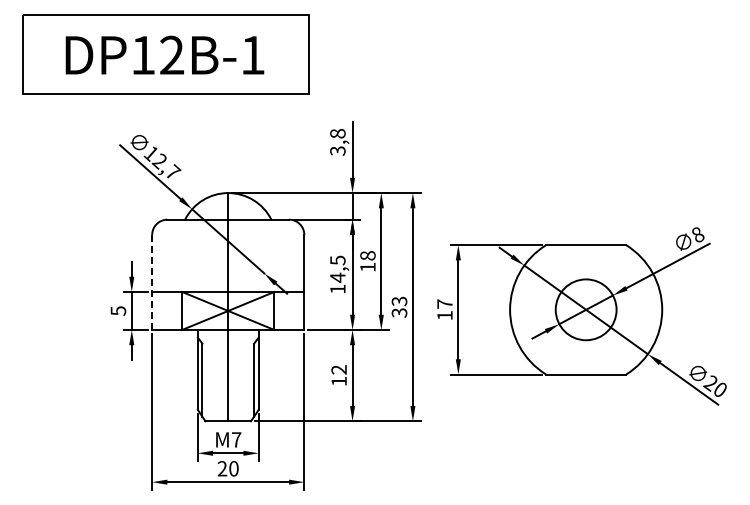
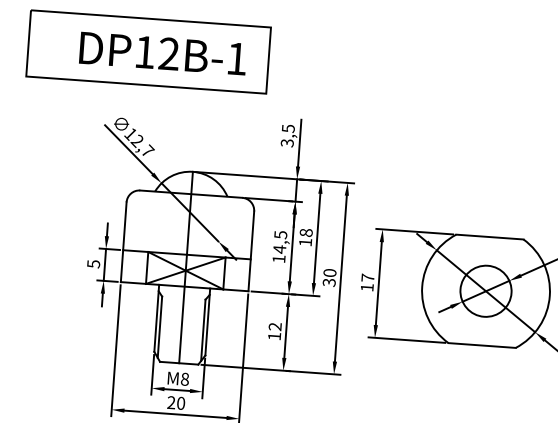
text: (164, 54) -> (162, 52), moved
text: (337, 133) -> (288, 128), 3,8 -> 3,5
line: (152, 282) -> (123, 242), dashed -> solid
text: (399, 301) -> (329, 273), 33 -> 30
text: (236, 439) -> (184, 379), M7 -> M8

